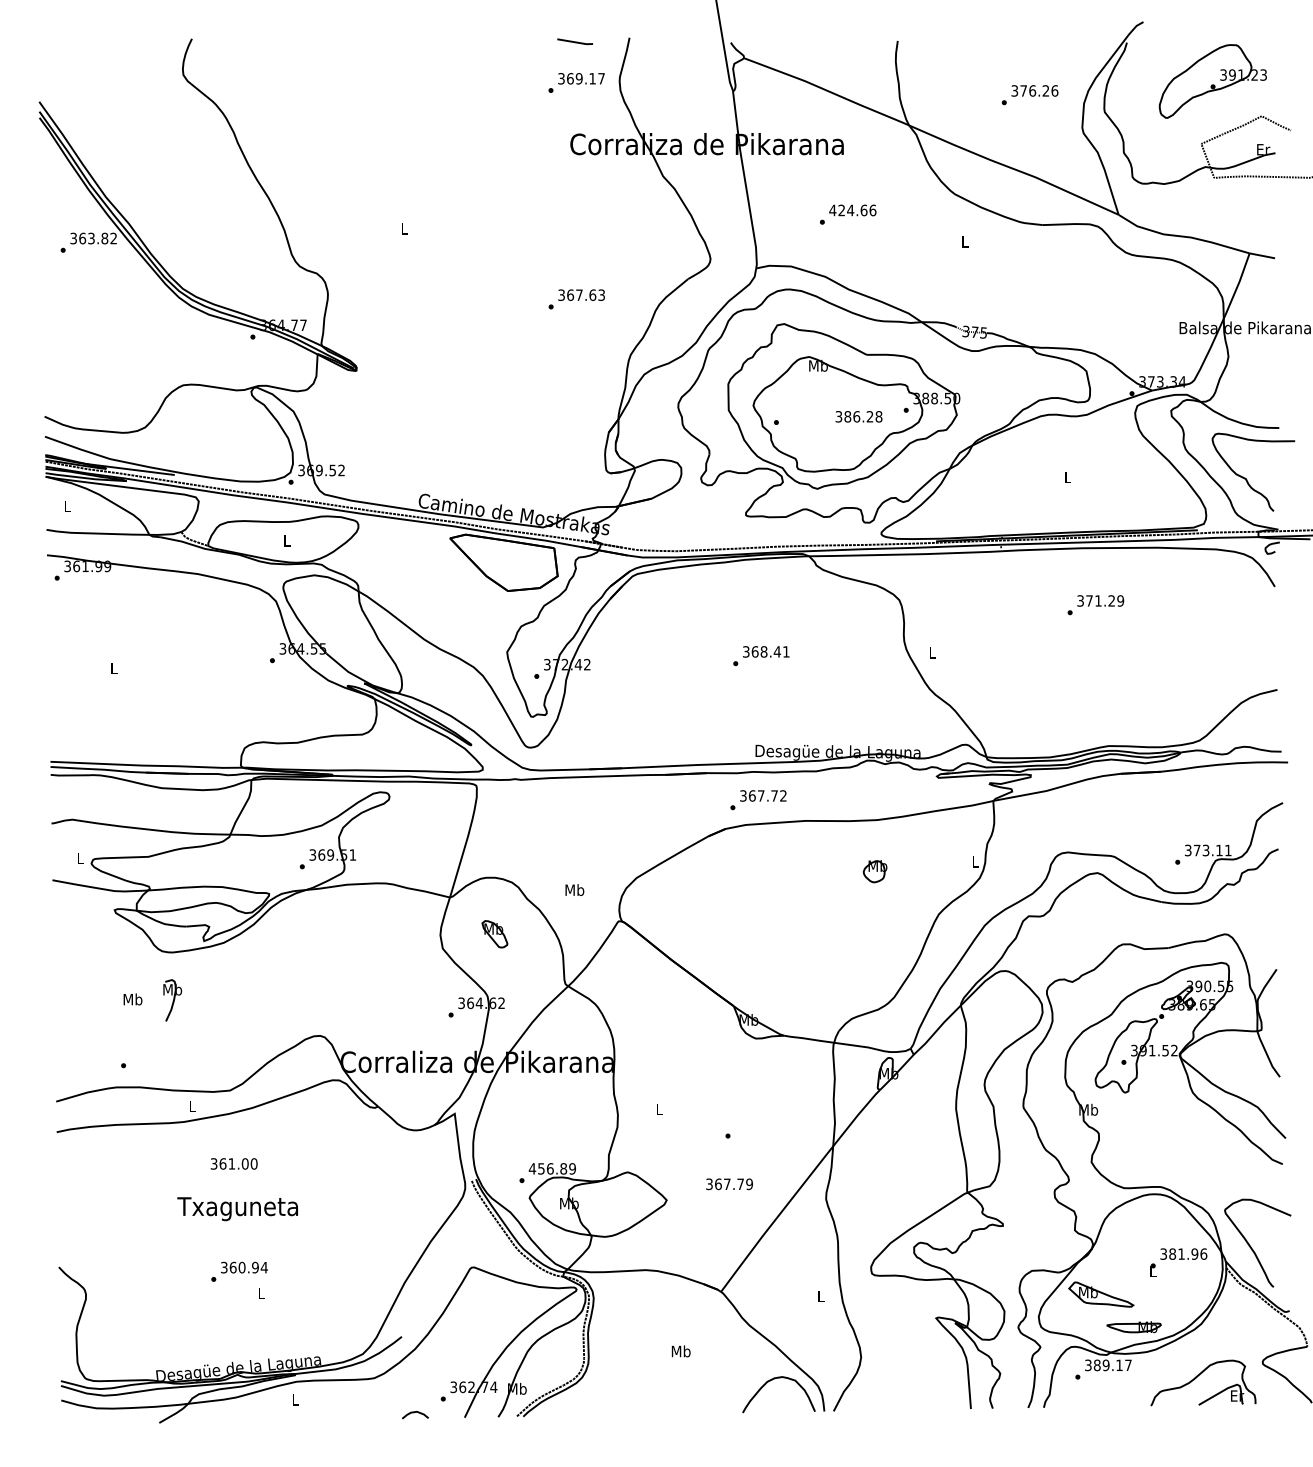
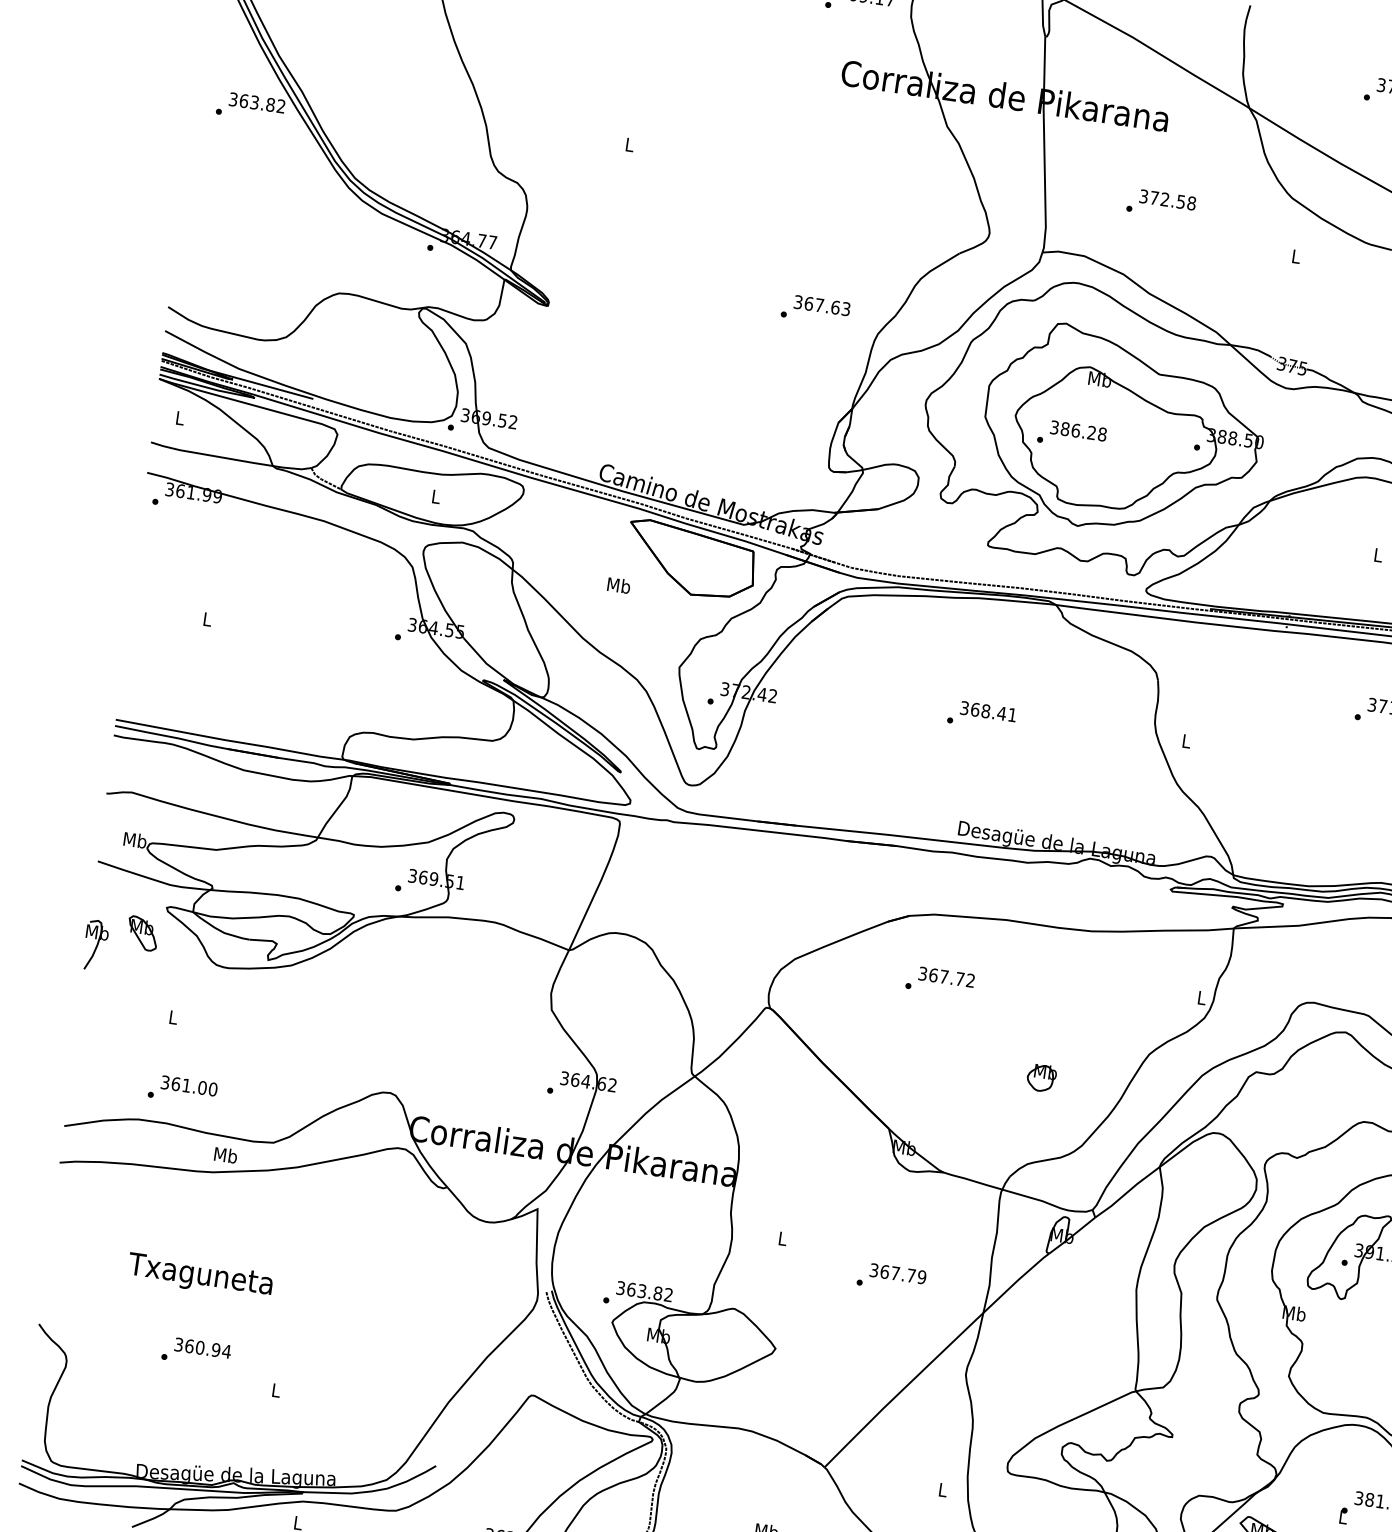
text: (852, 210) -> (1167, 199), 424.66 -> 372.58
text: (576, 299) -> (815, 309), moved
text: (858, 416) -> (1078, 430), moved
text: (758, 800) -> (940, 981), moved
text: (80, 858) -> (134, 840), L -> Mb
part: (874, 871) -> (1040, 1077), moved
text: (574, 889) -> (618, 584), moved
part: (494, 934) -> (142, 933), moved
text: (132, 999) -> (172, 1017), Mb -> L
part: (172, 1000) -> (95, 945), moved
text: (192, 1106) -> (225, 1155), L -> Mb
text: (233, 1163) -> (188, 1085), moved
text: (551, 1168) -> (643, 1290), 456.89 -> 363.82
text: (729, 1184) -> (898, 1274), moved
text: (237, 1209) -> (199, 1276), moved
text: (239, 1271) -> (196, 1351), moved

